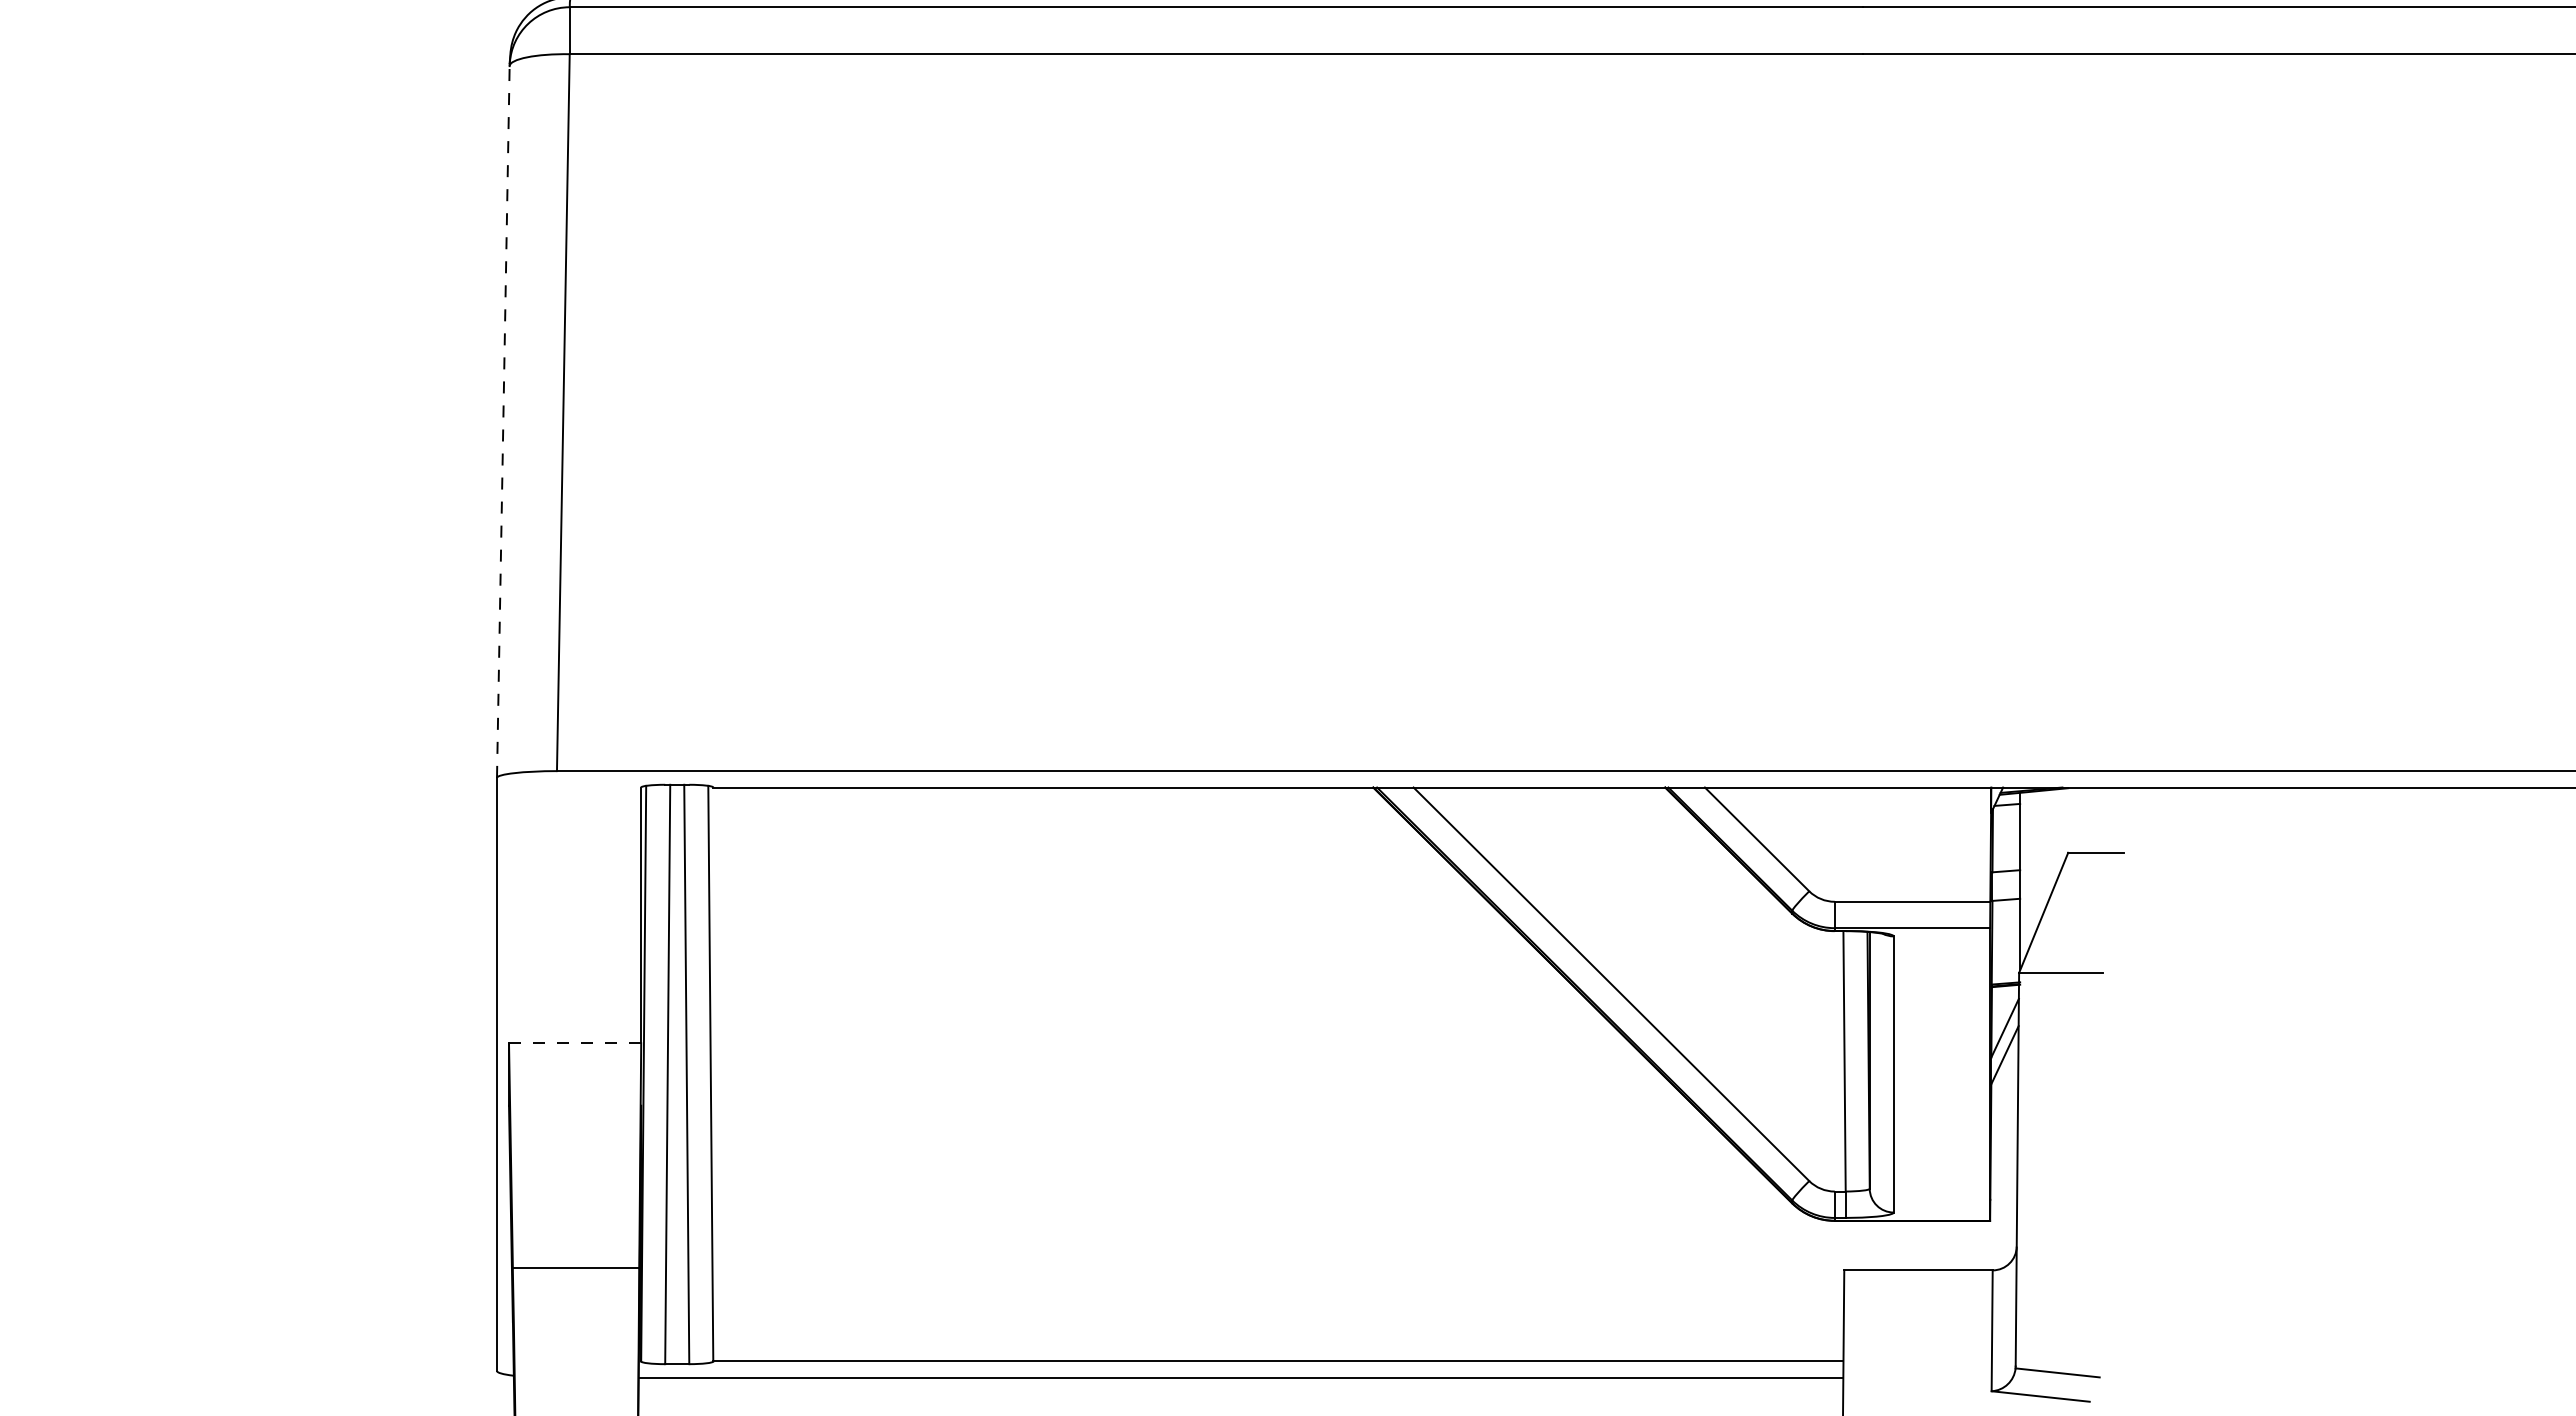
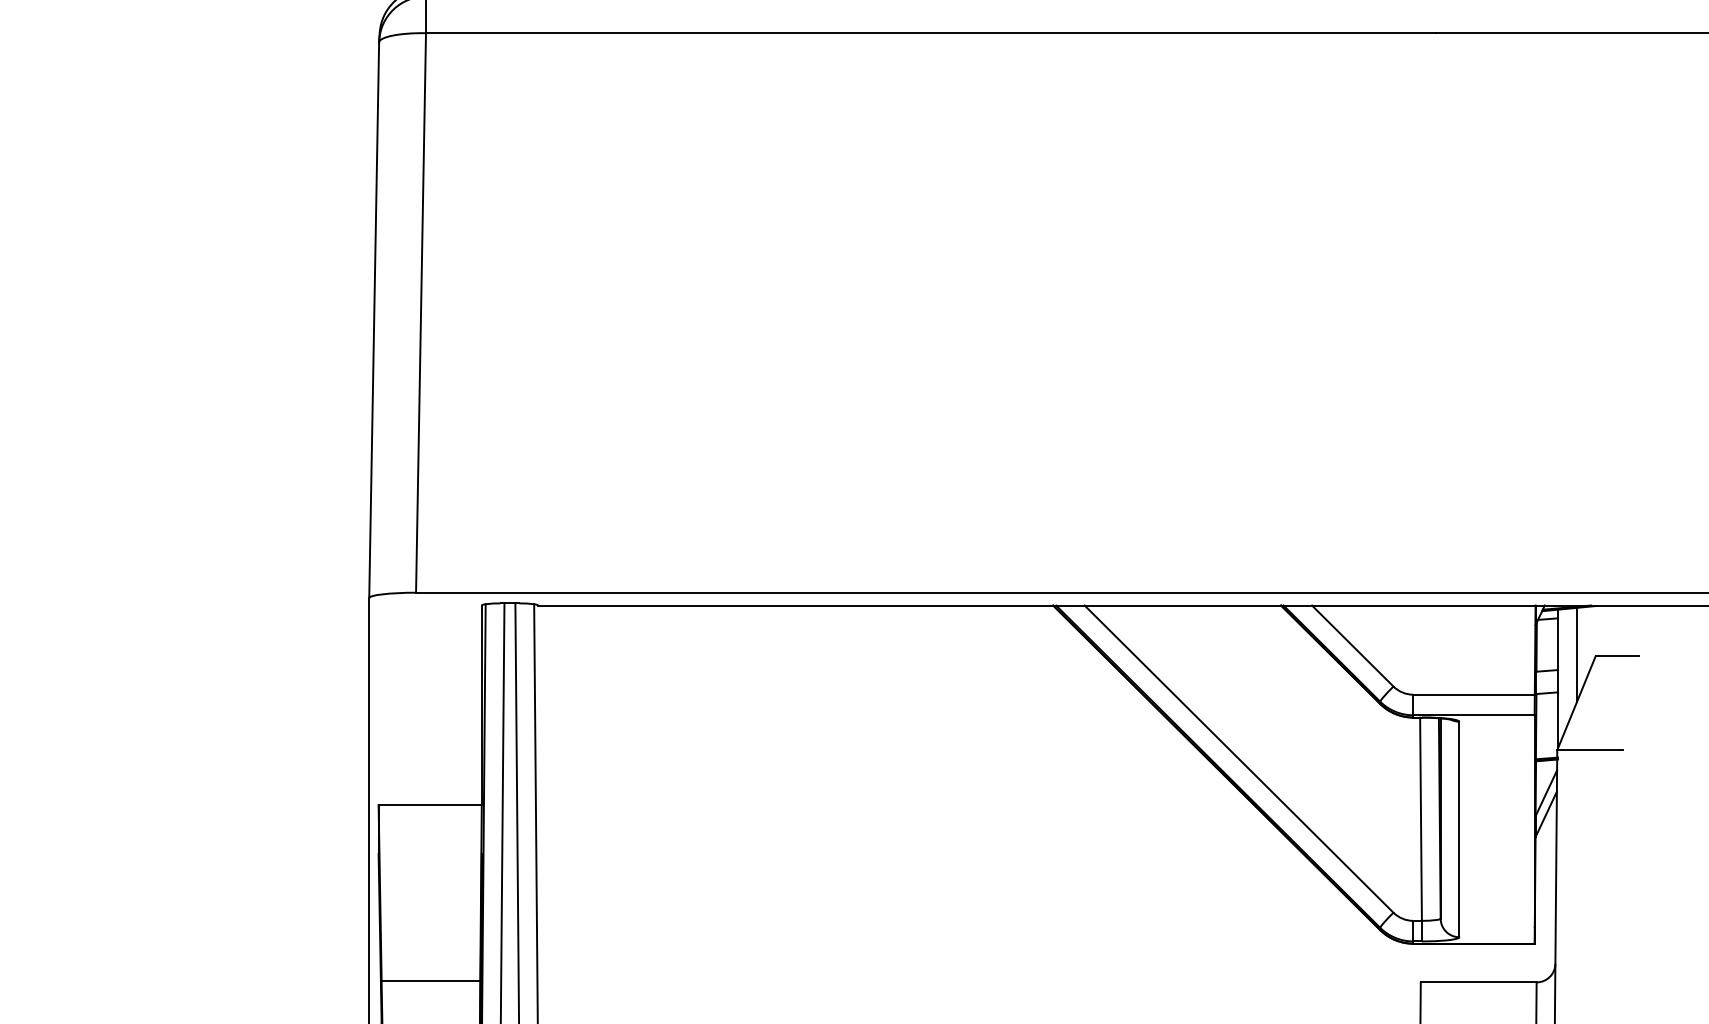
line: (503, 422) -> (374, 320), dashed -> solid
line: (2044, 850) -> (1577, 654), added
line: (574, 1043) -> (429, 805), dashed -> solid

